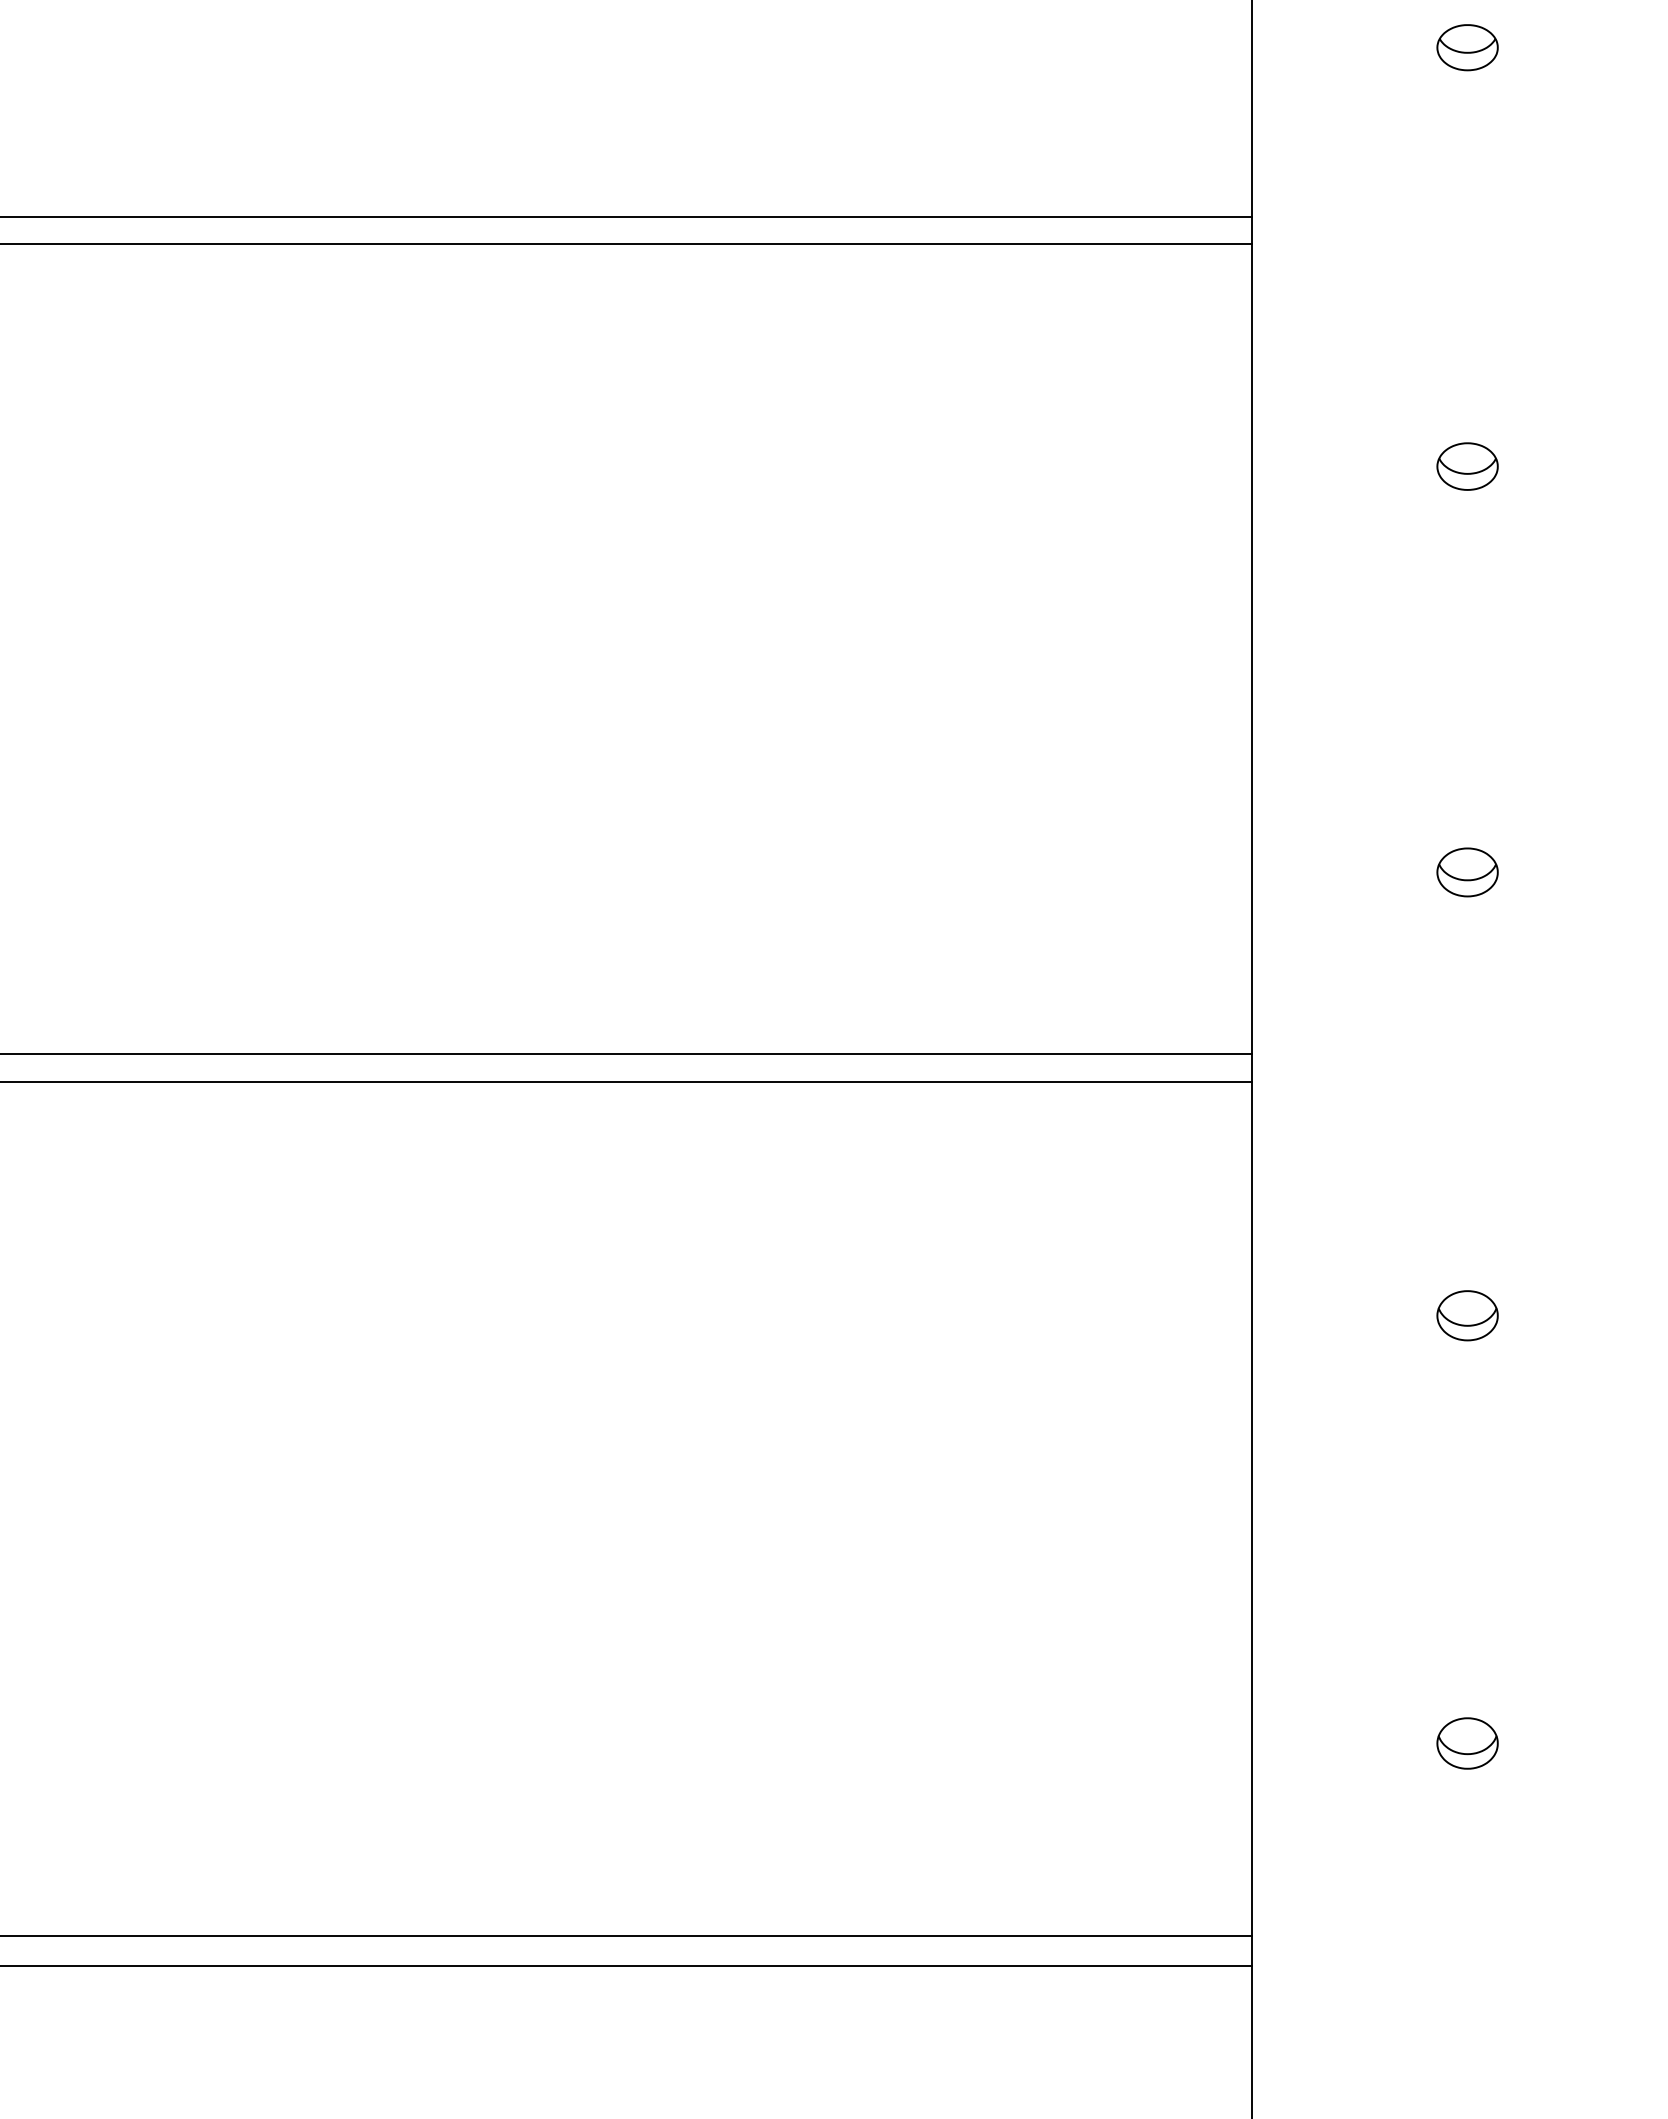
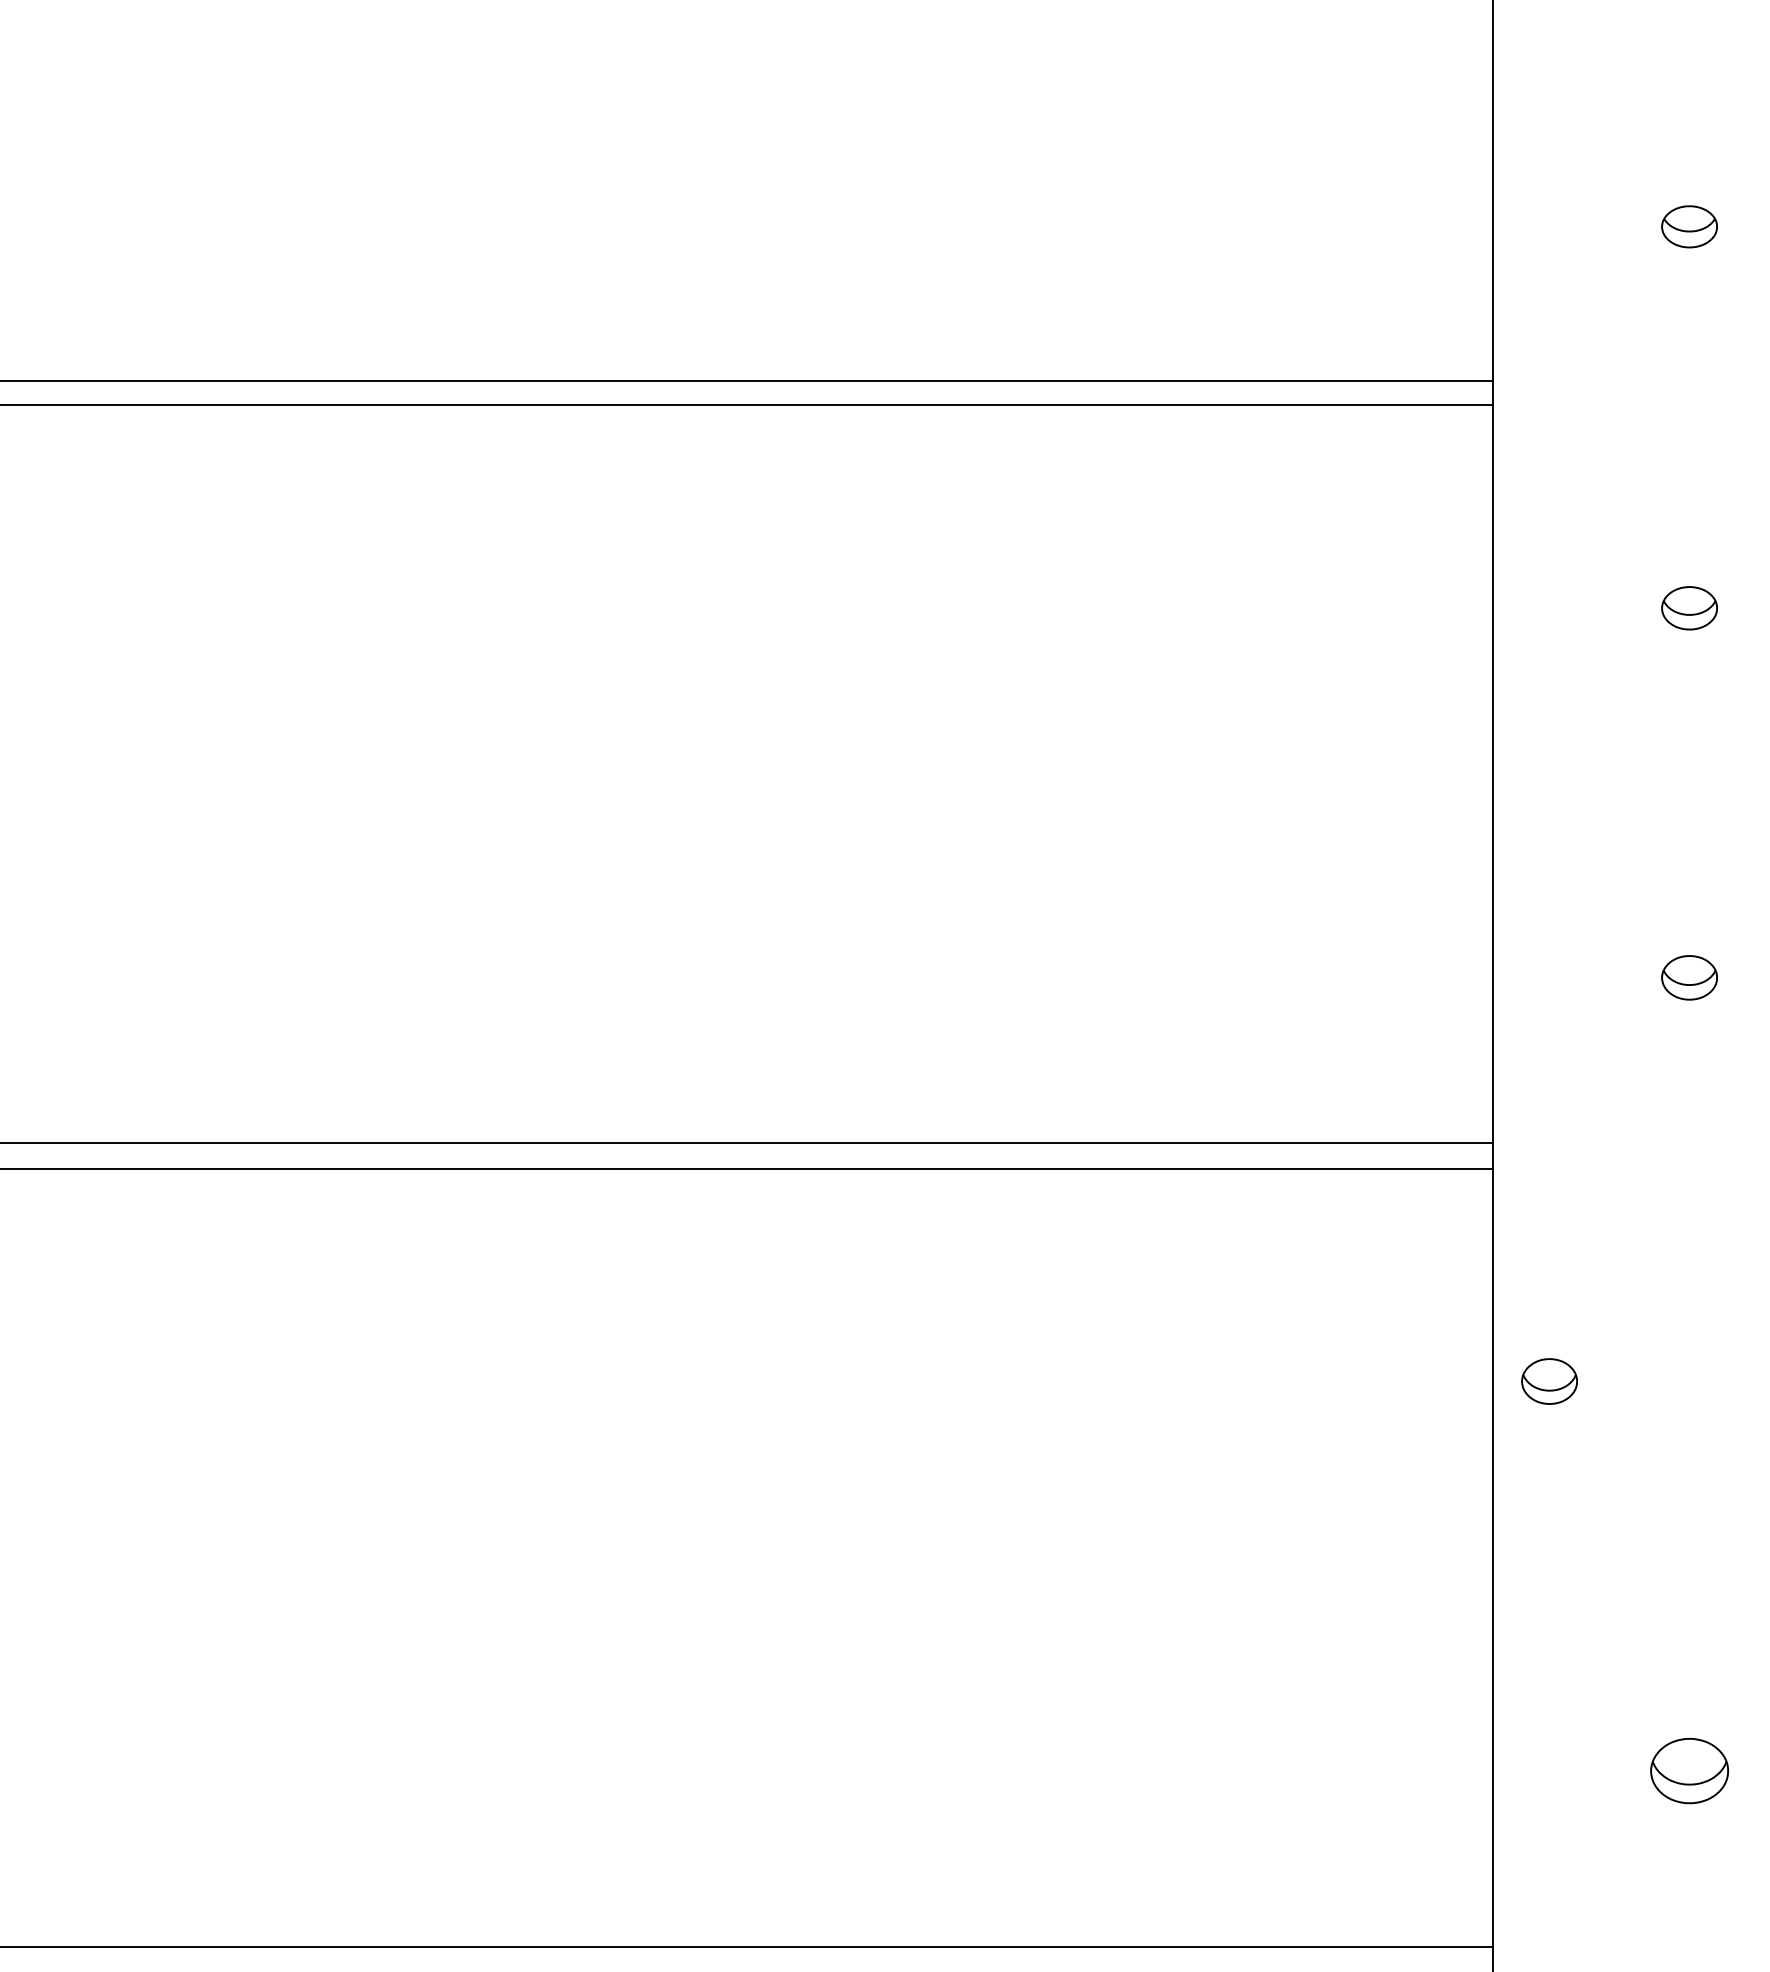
part: (1467, 1315) -> (1549, 1381), moved
part: (1467, 1742) -> (1689, 1770), size x1.4

